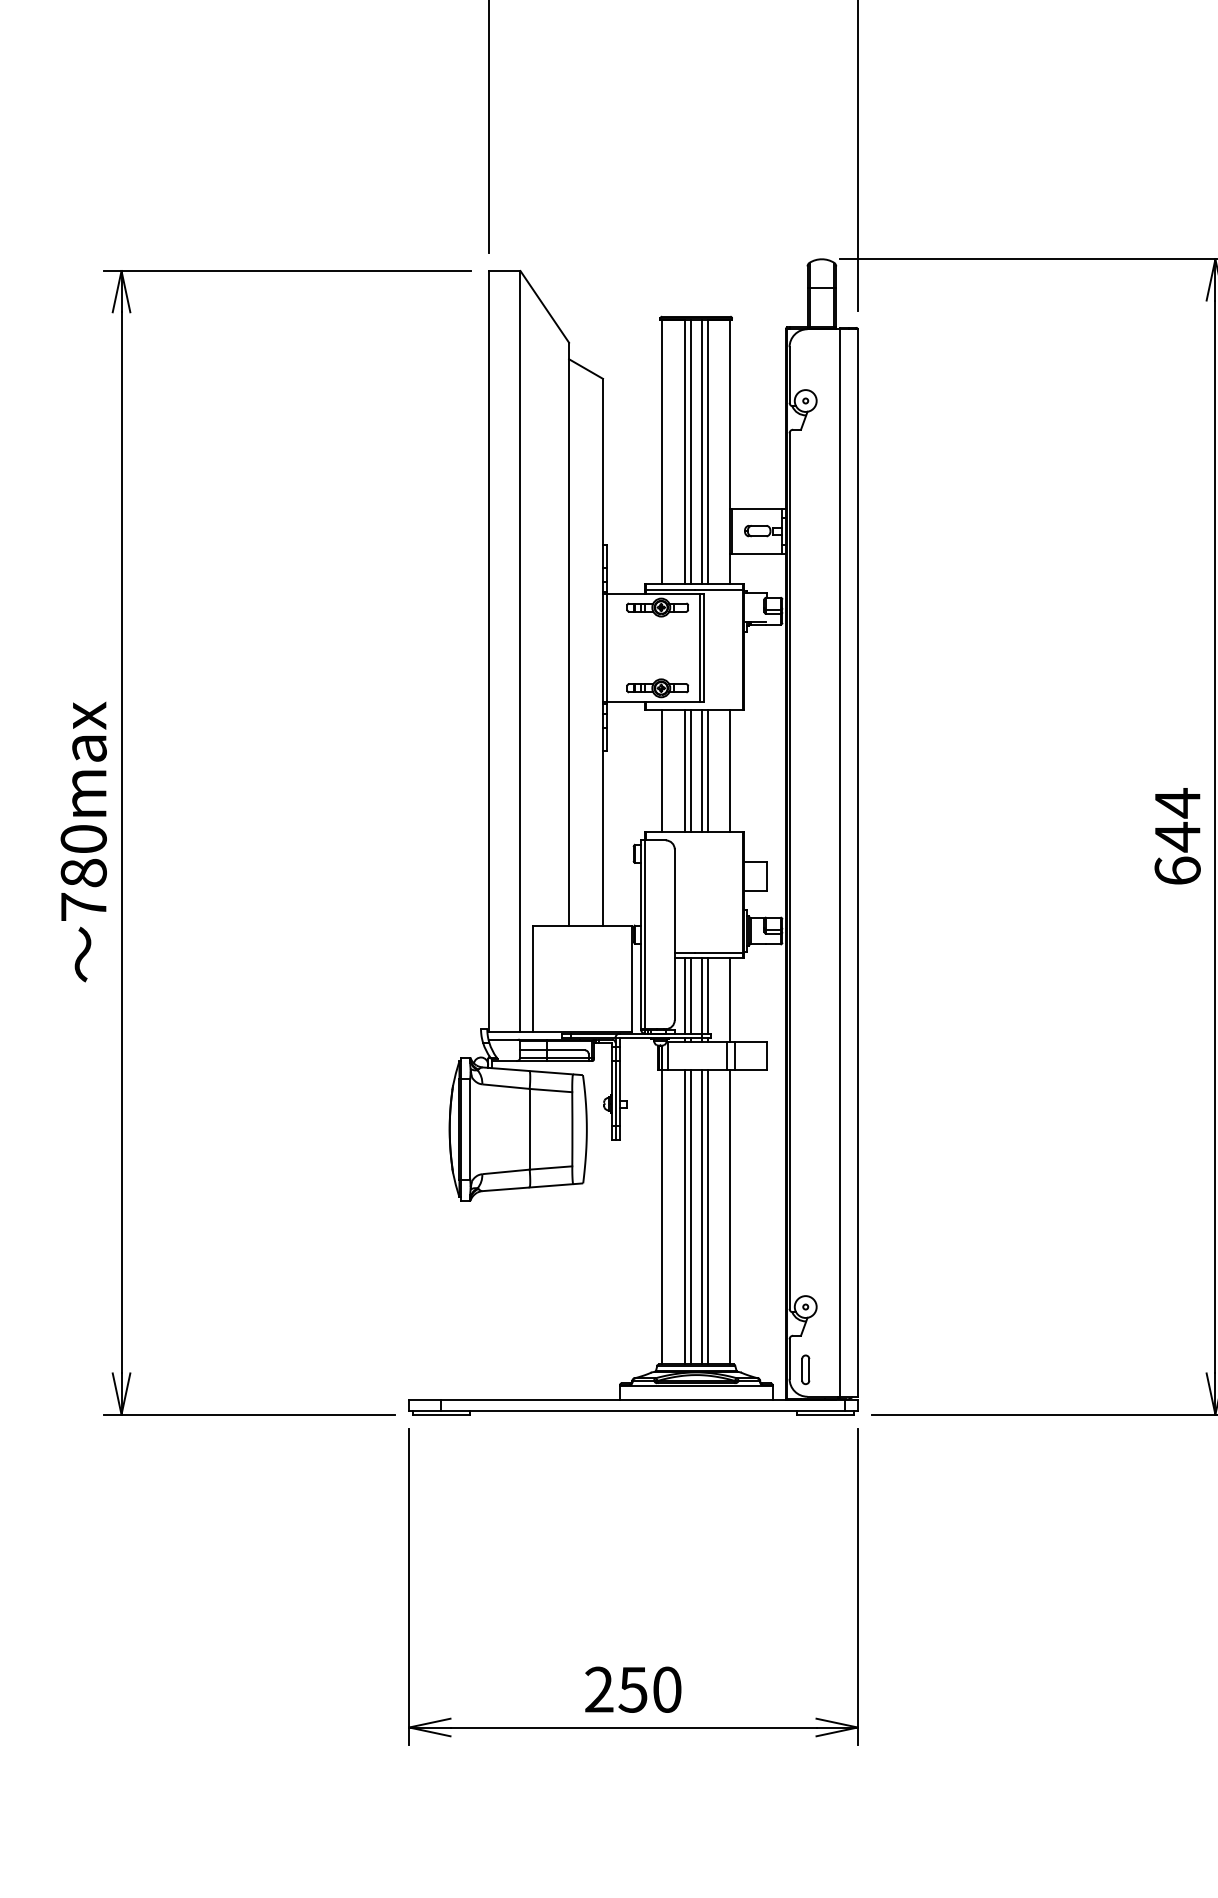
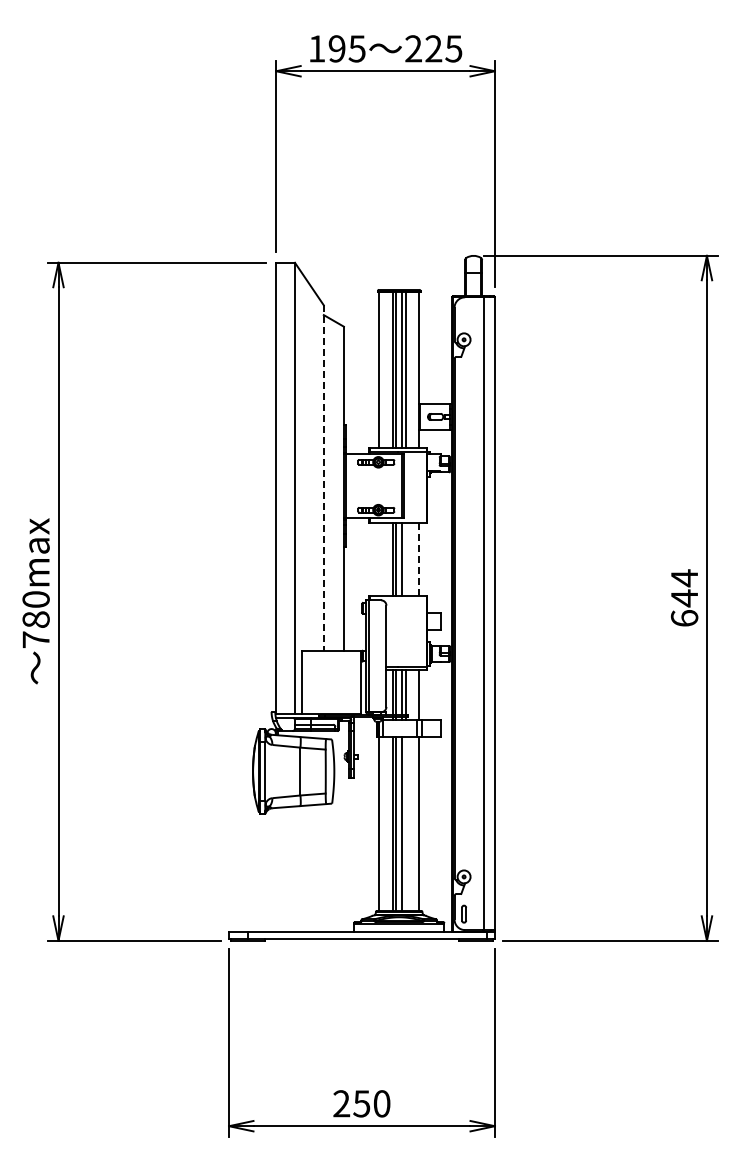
line: (568, 634) -> (323, 478), solid -> dashed
line: (663, 769) -> (379, 558), removed
line: (706, 769) -> (405, 558), removed
line: (730, 771) -> (419, 559), solid -> dashed
line: (706, 1216) -> (405, 823), removed

